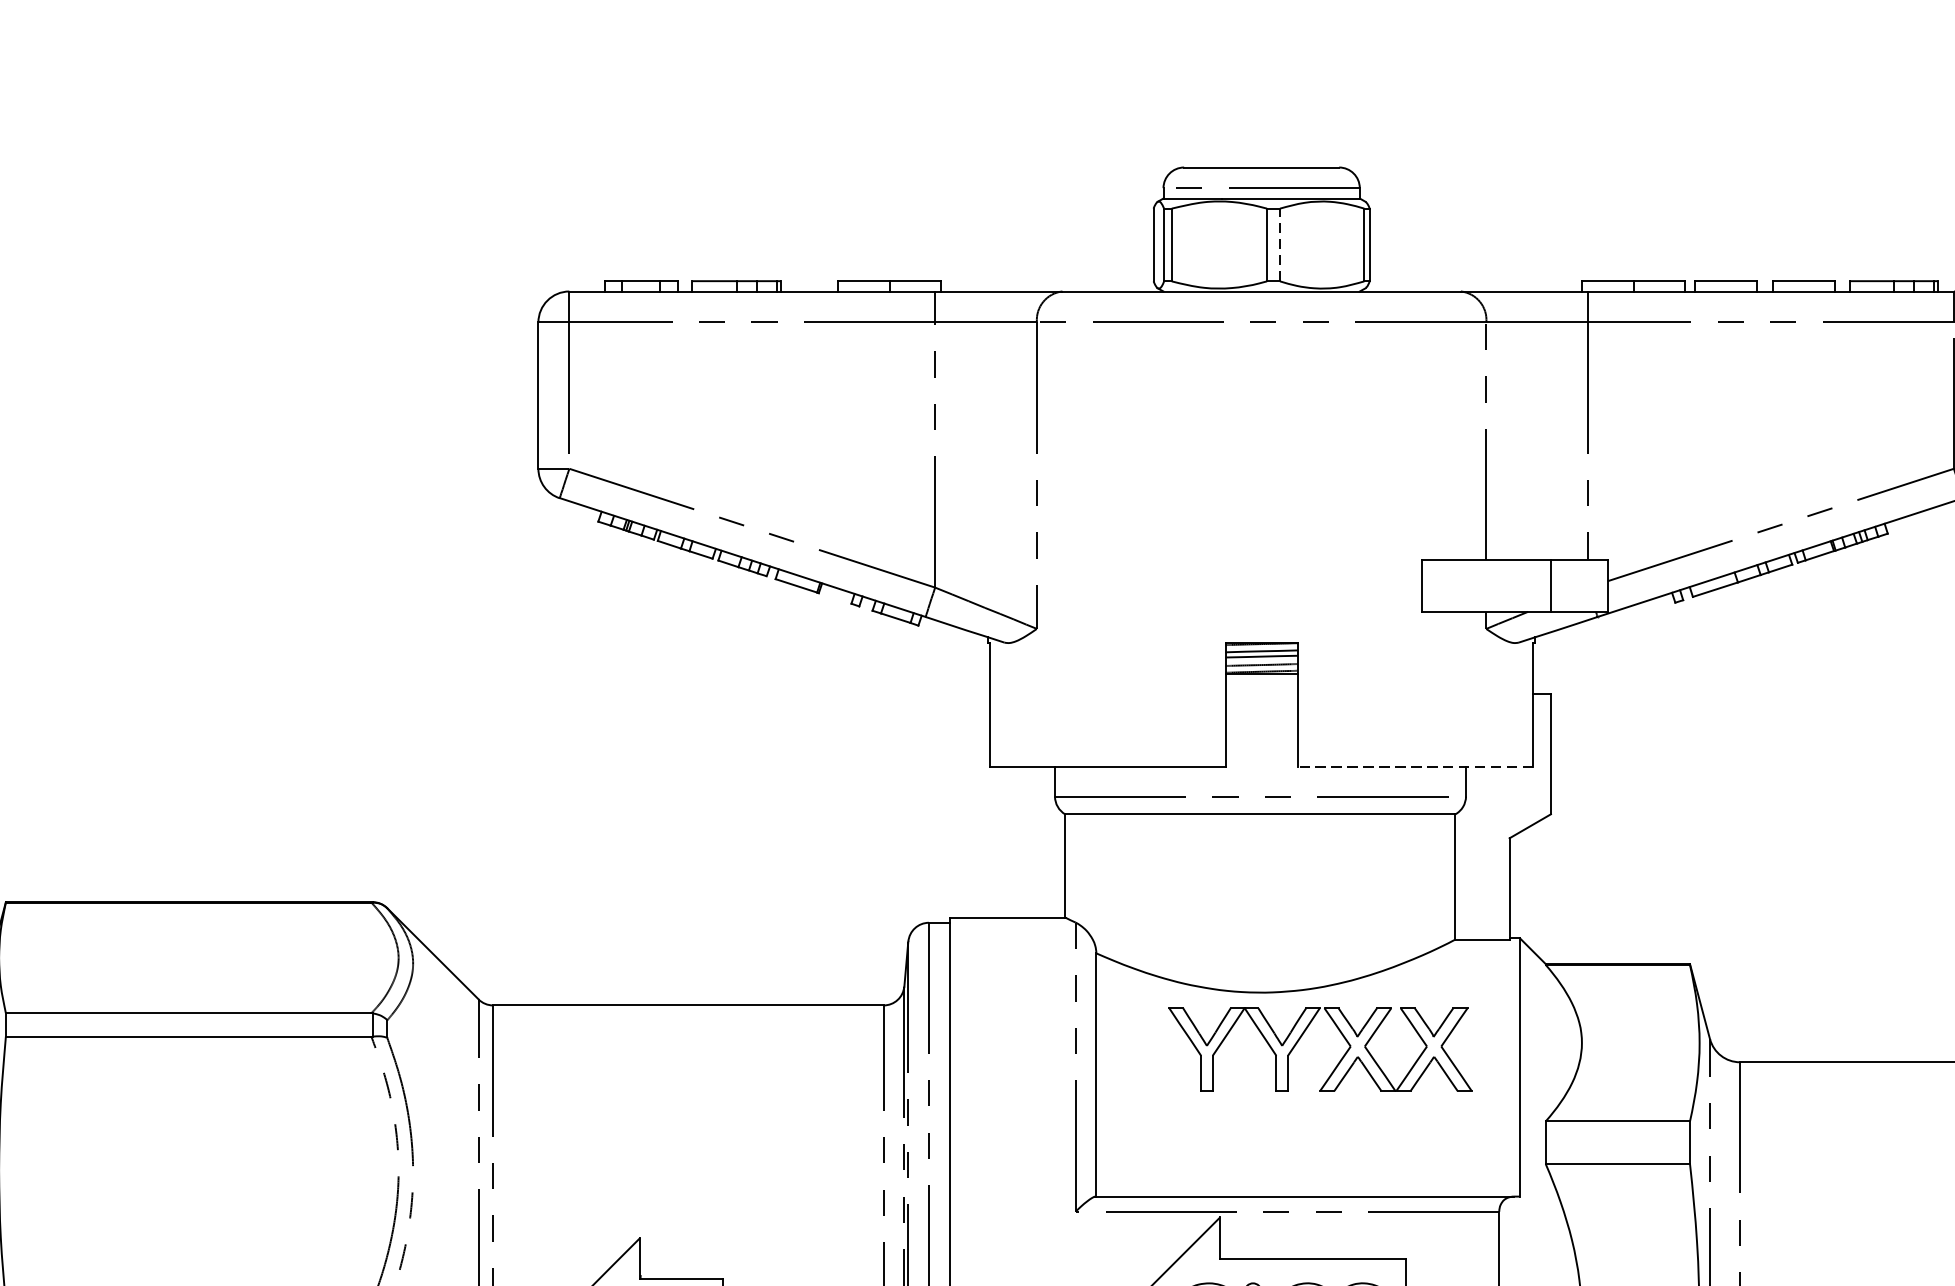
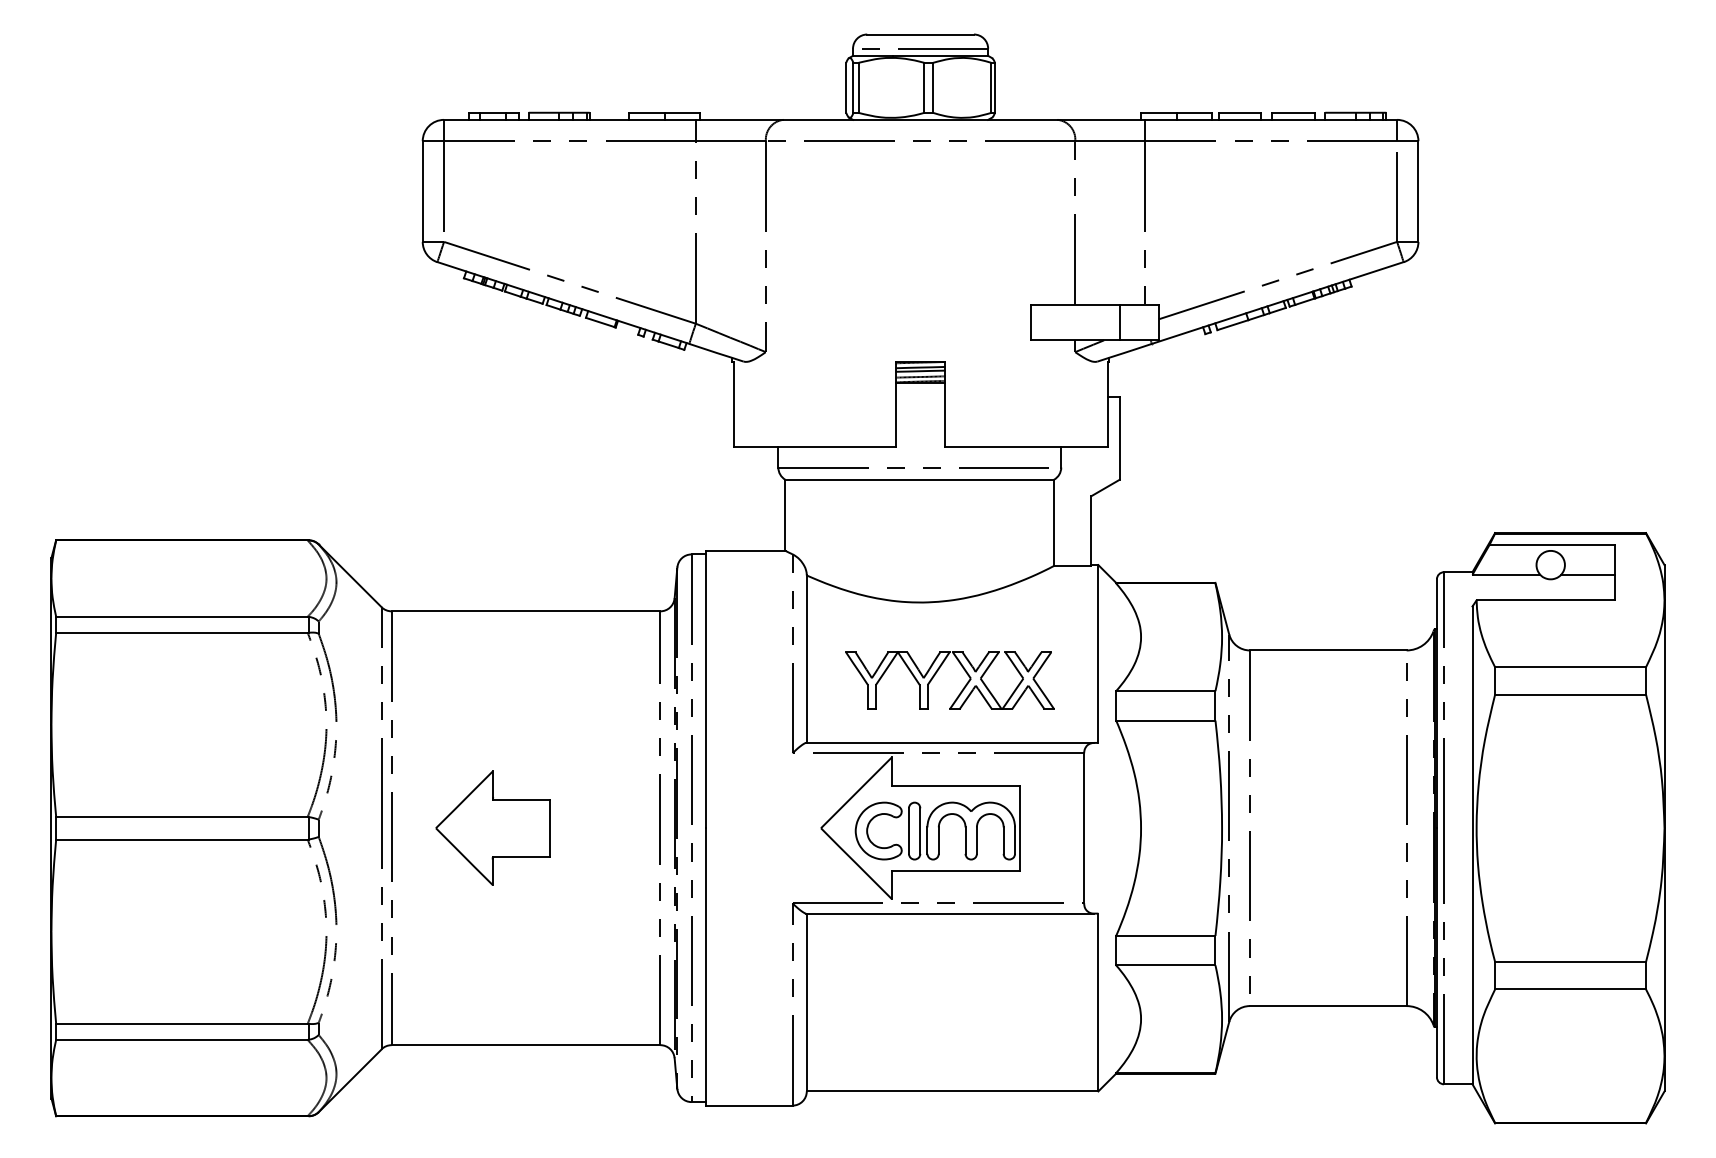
line: (1280, 244) -> (933, 87), dashed -> solid
line: (1415, 767) -> (1026, 447), dashed -> solid
part: (1302, 1037) -> (937, 672), moved

